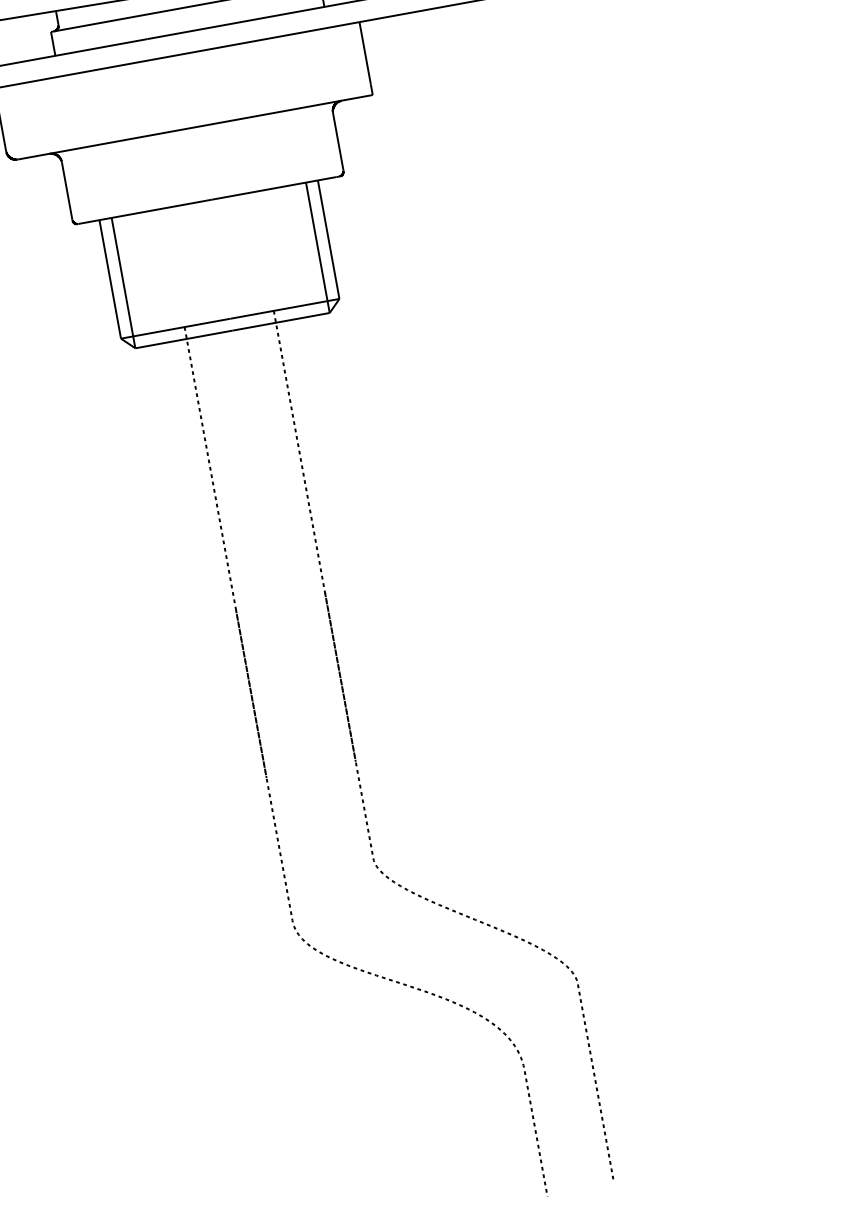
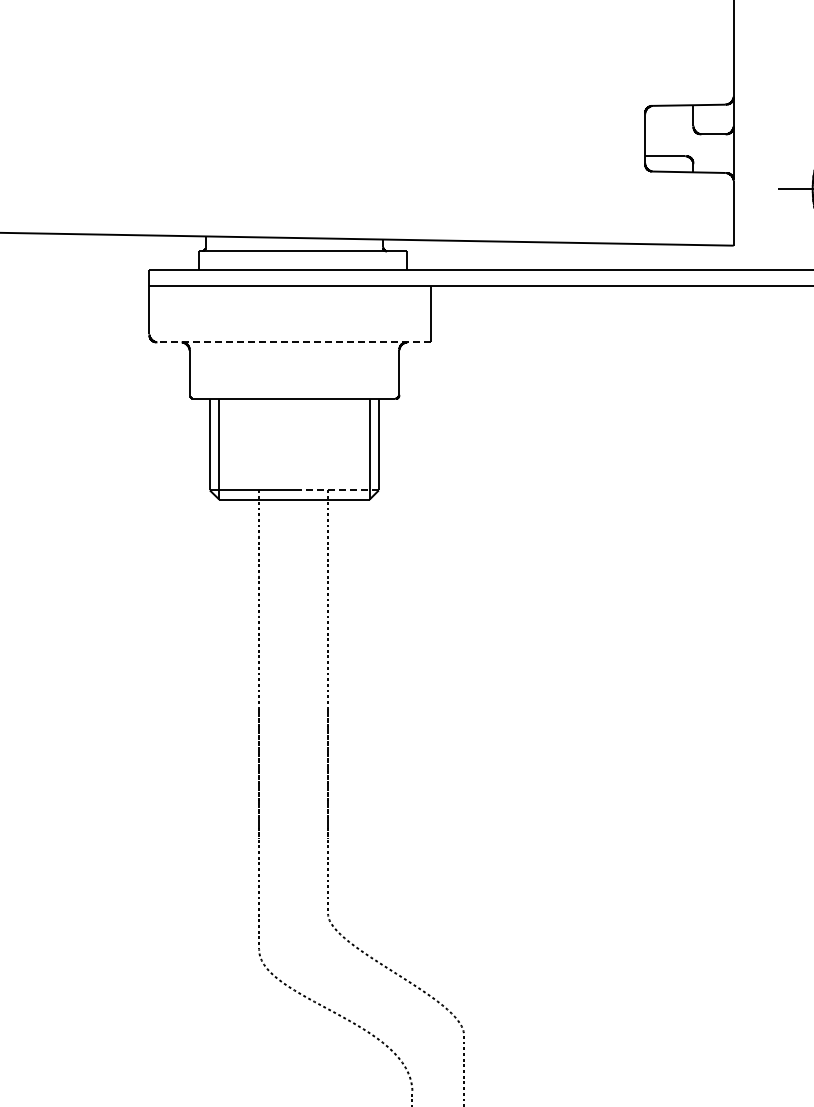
line: (194, 127) -> (293, 342), solid -> dashed
line: (284, 308) -> (336, 490), solid -> dashed

